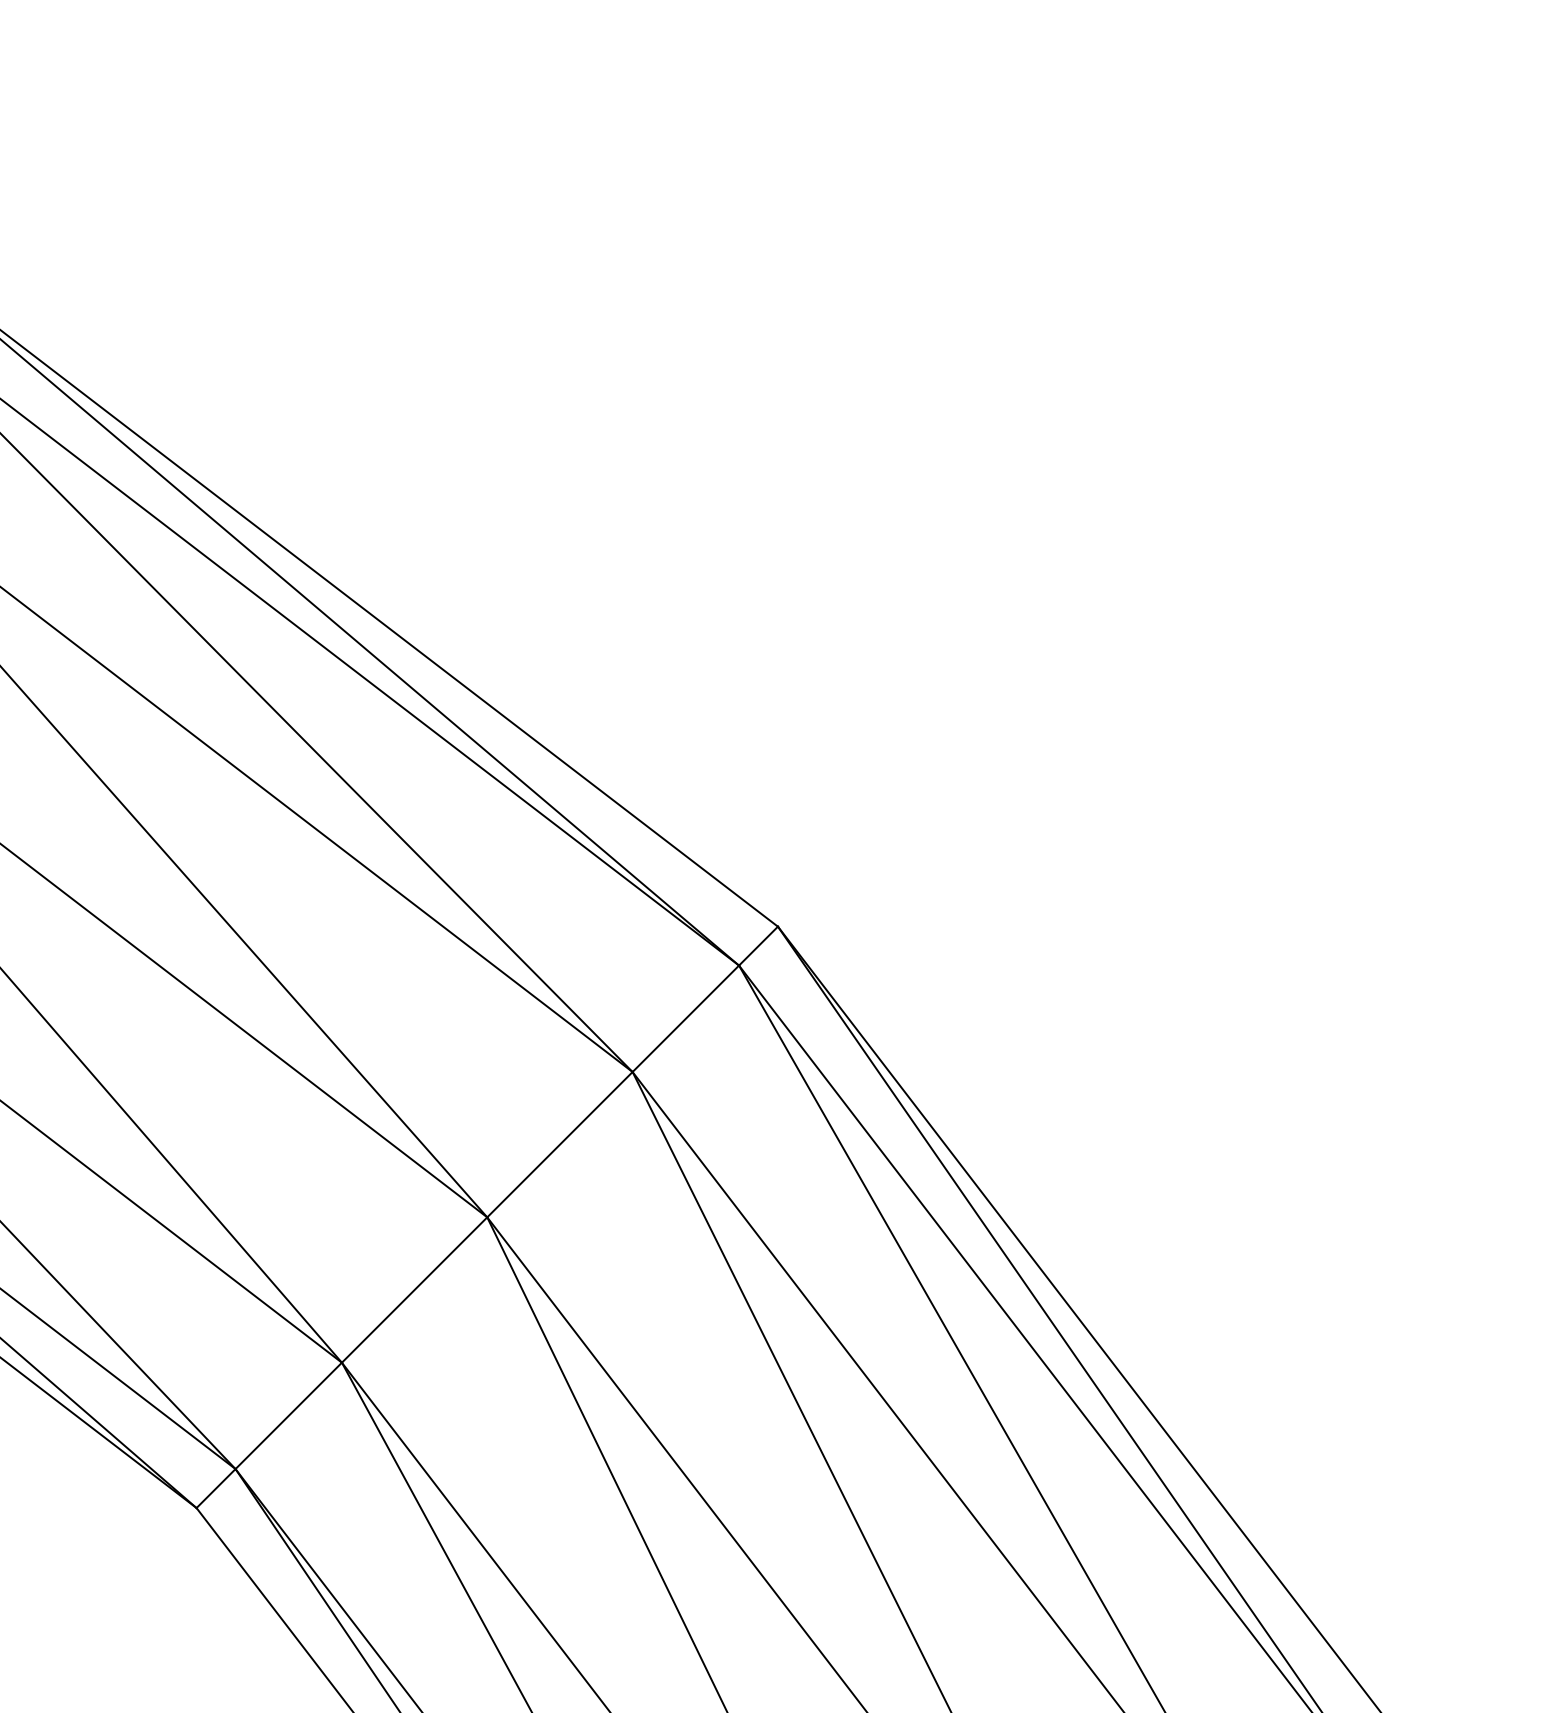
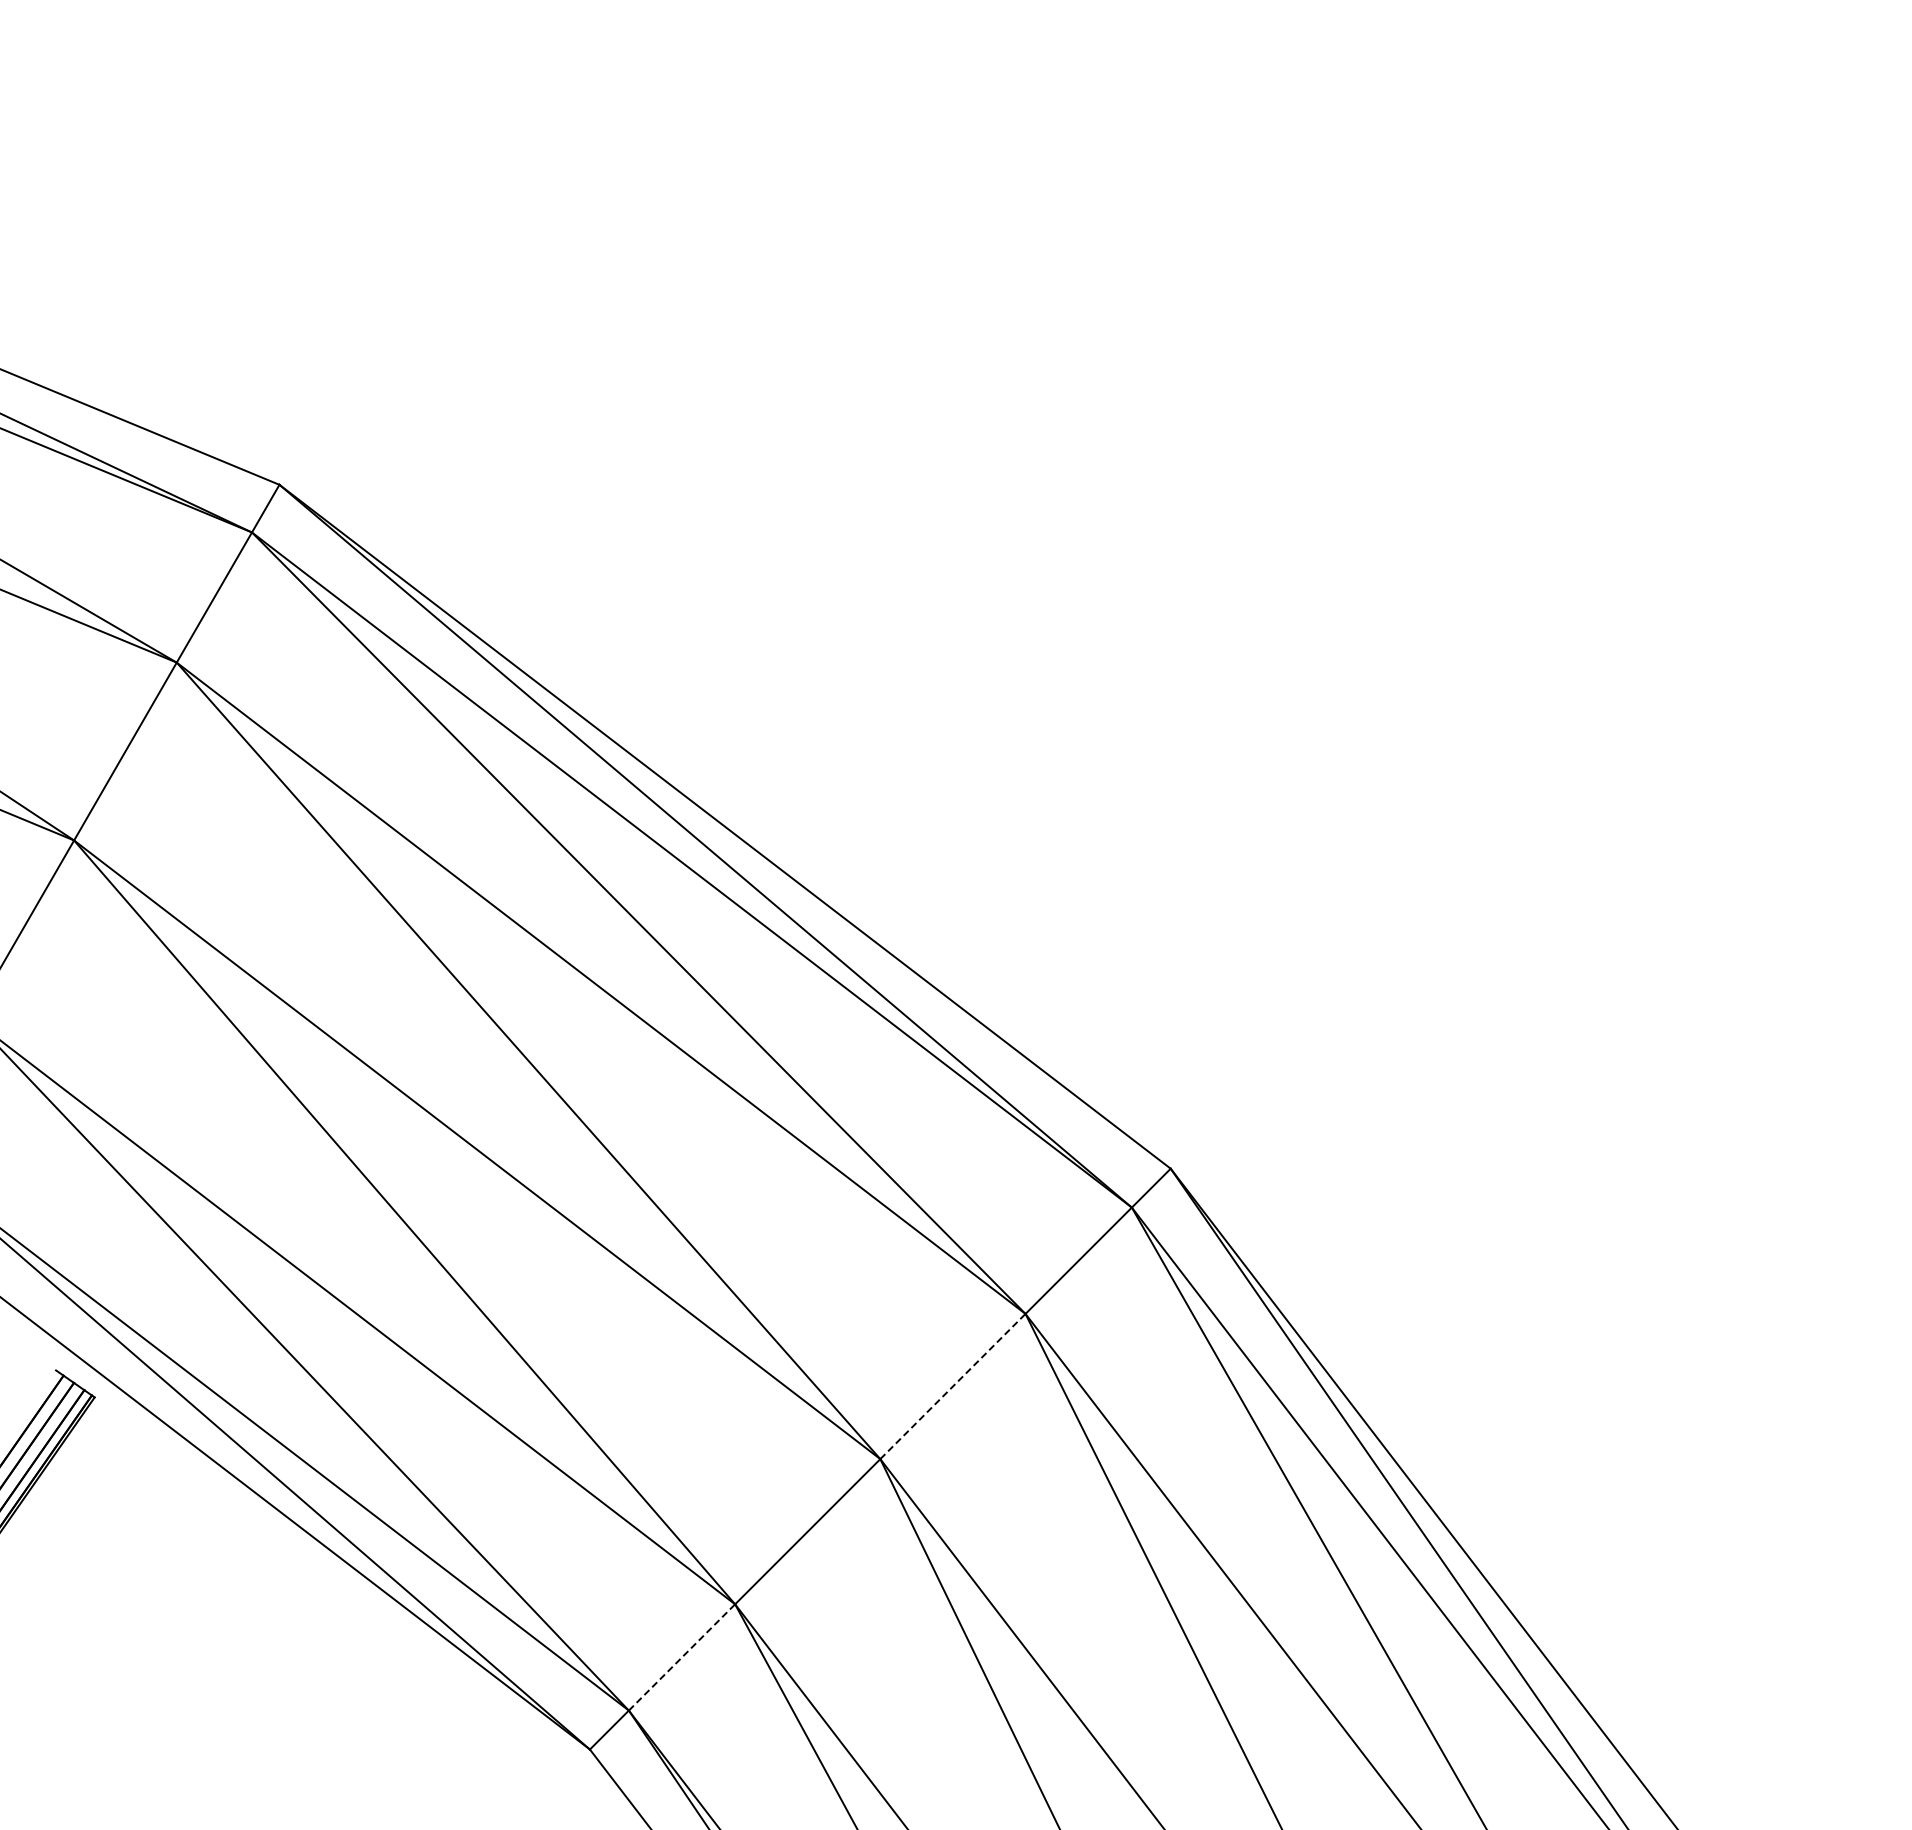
line: (559, 1144) -> (952, 1386), solid -> dashed
line: (289, 1415) -> (682, 1657), solid -> dashed

